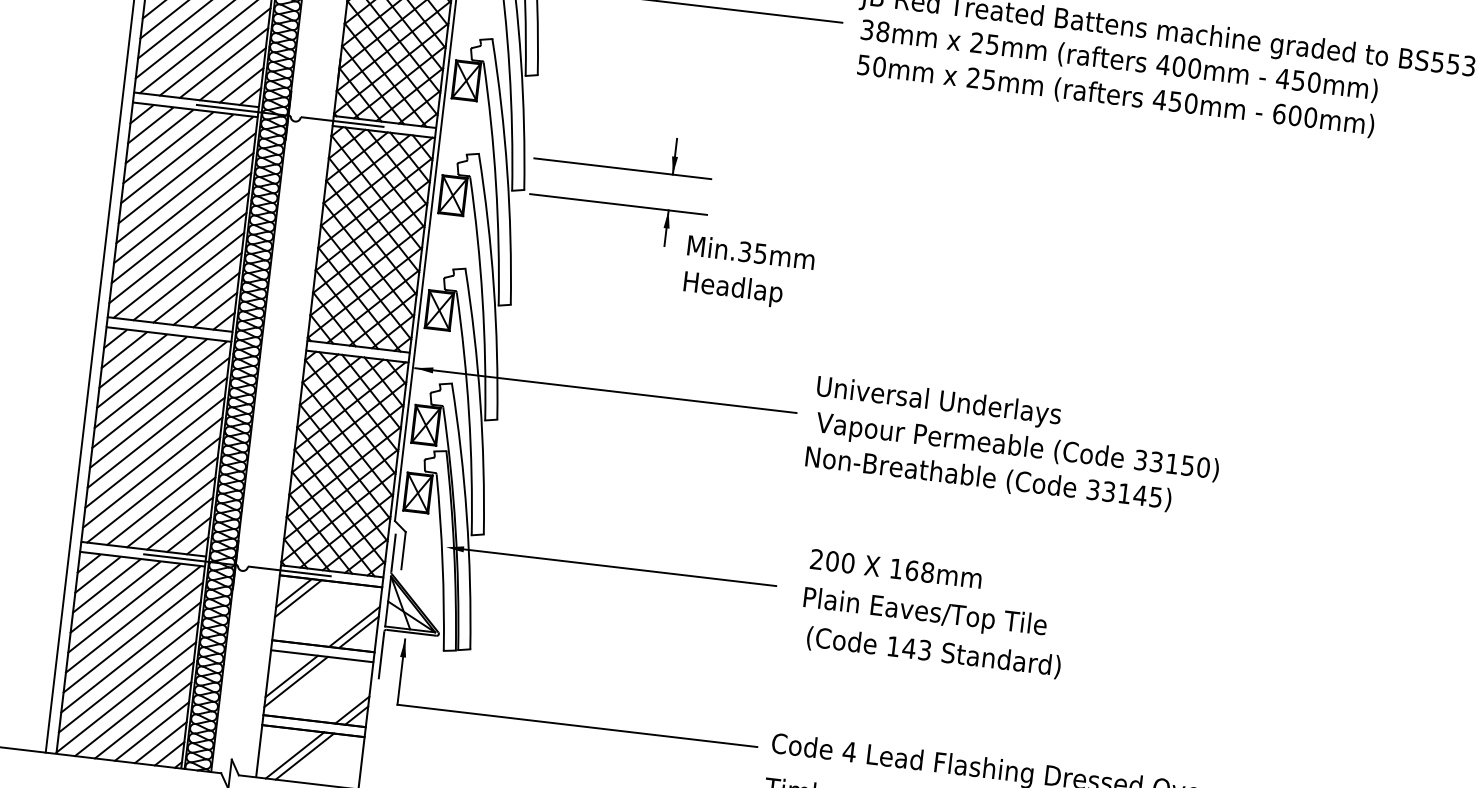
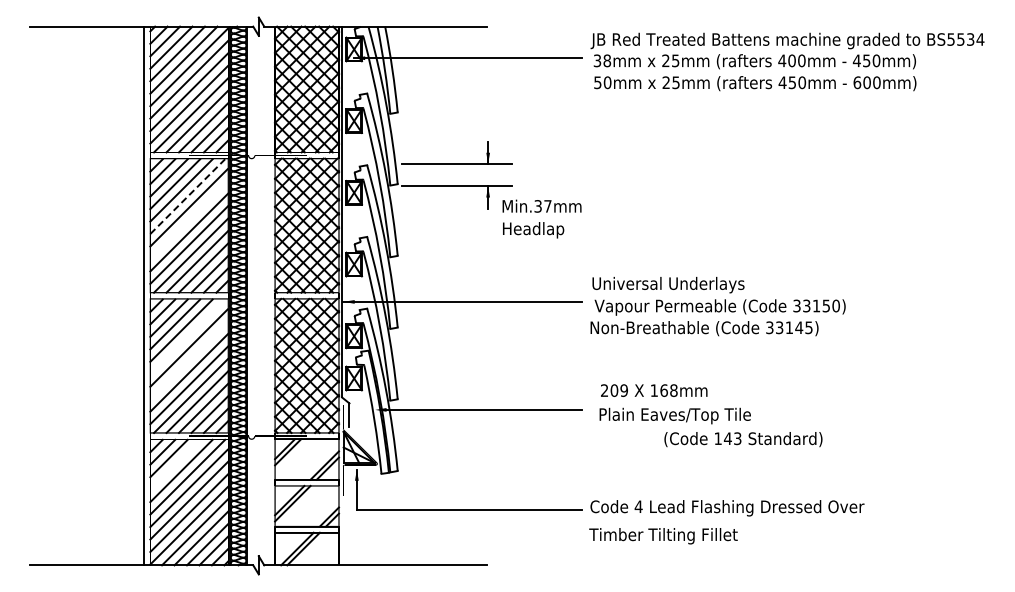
line: (185, 170) -> (187, 196), solid -> dashed
line: (184, 207) -> (189, 219), removed
text: (759, 253) -> (547, 206), Min.35mm -> Min.37mm
line: (158, 394) -> (187, 336), removed
line: (157, 433) -> (189, 360), removed
text: (847, 562) -> (623, 390), 200 -> 209
line: (115, 597) -> (175, 464), removed
text: (933, 652) -> (743, 439), moved

